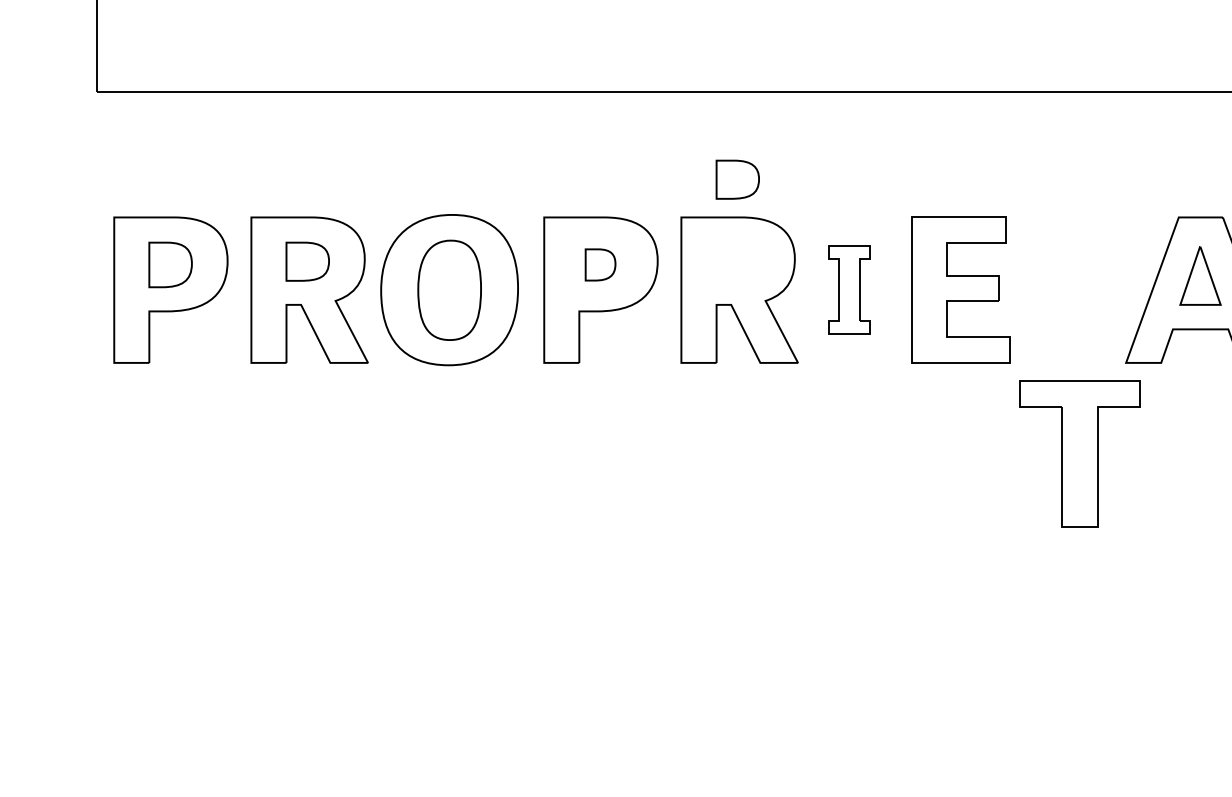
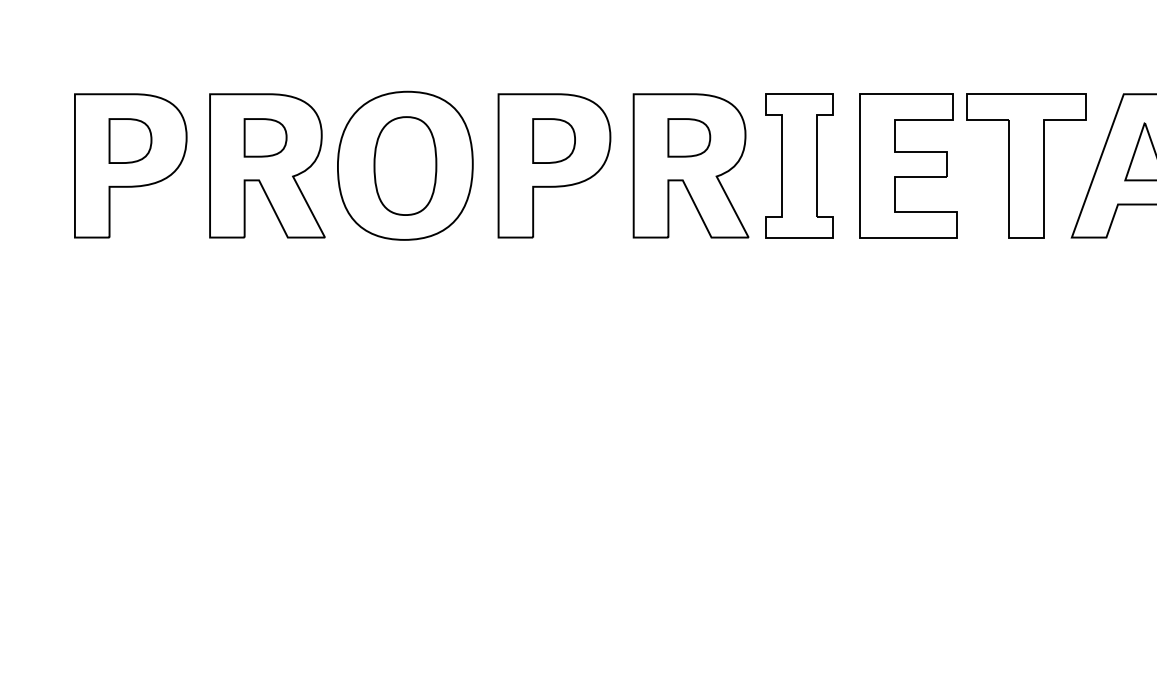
part: (737, 179) -> (688, 137), moved
part: (600, 264) -> (554, 140), size x1.43
part: (849, 289) -> (799, 165), size x1.67
part: (1079, 453) -> (1025, 165), moved

